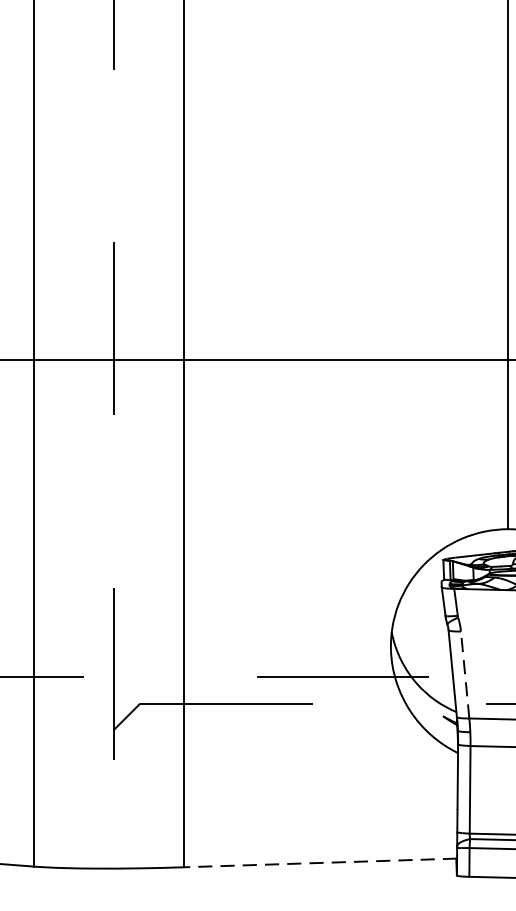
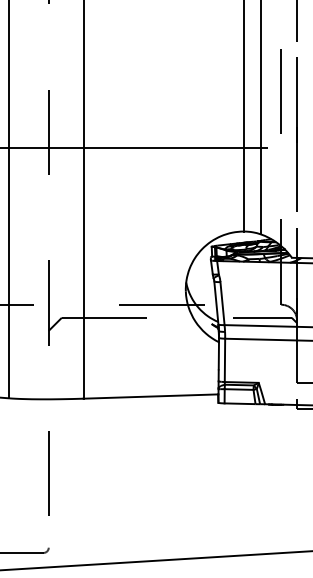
line: (465, 674) -> (222, 303), dashed -> solid
line: (319, 862) -> (150, 396), dashed -> solid

